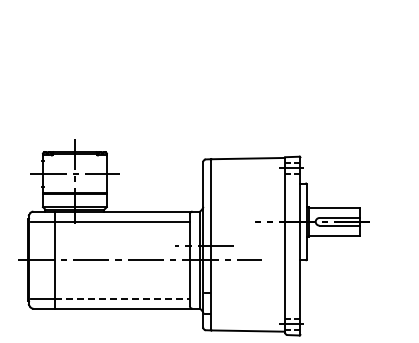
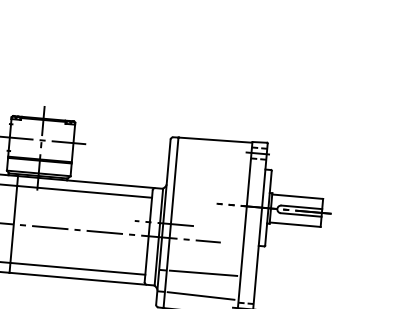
line: (247, 291) -> (203, 272), added
line: (122, 298) -> (78, 268), dashed -> solid
line: (246, 314) -> (200, 295), added

